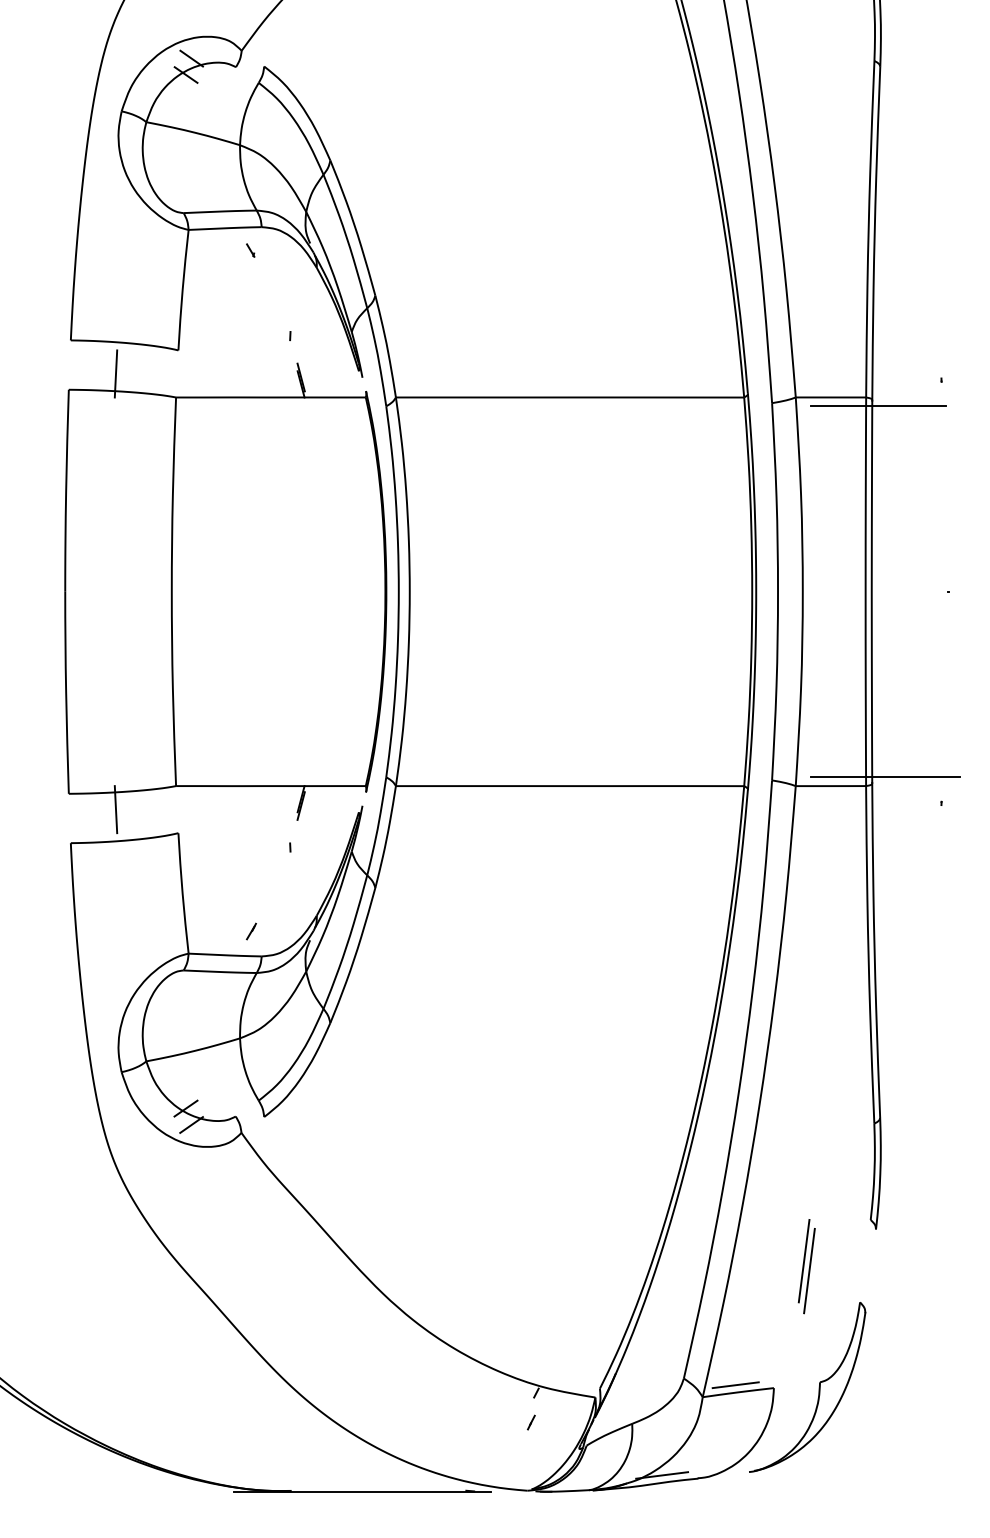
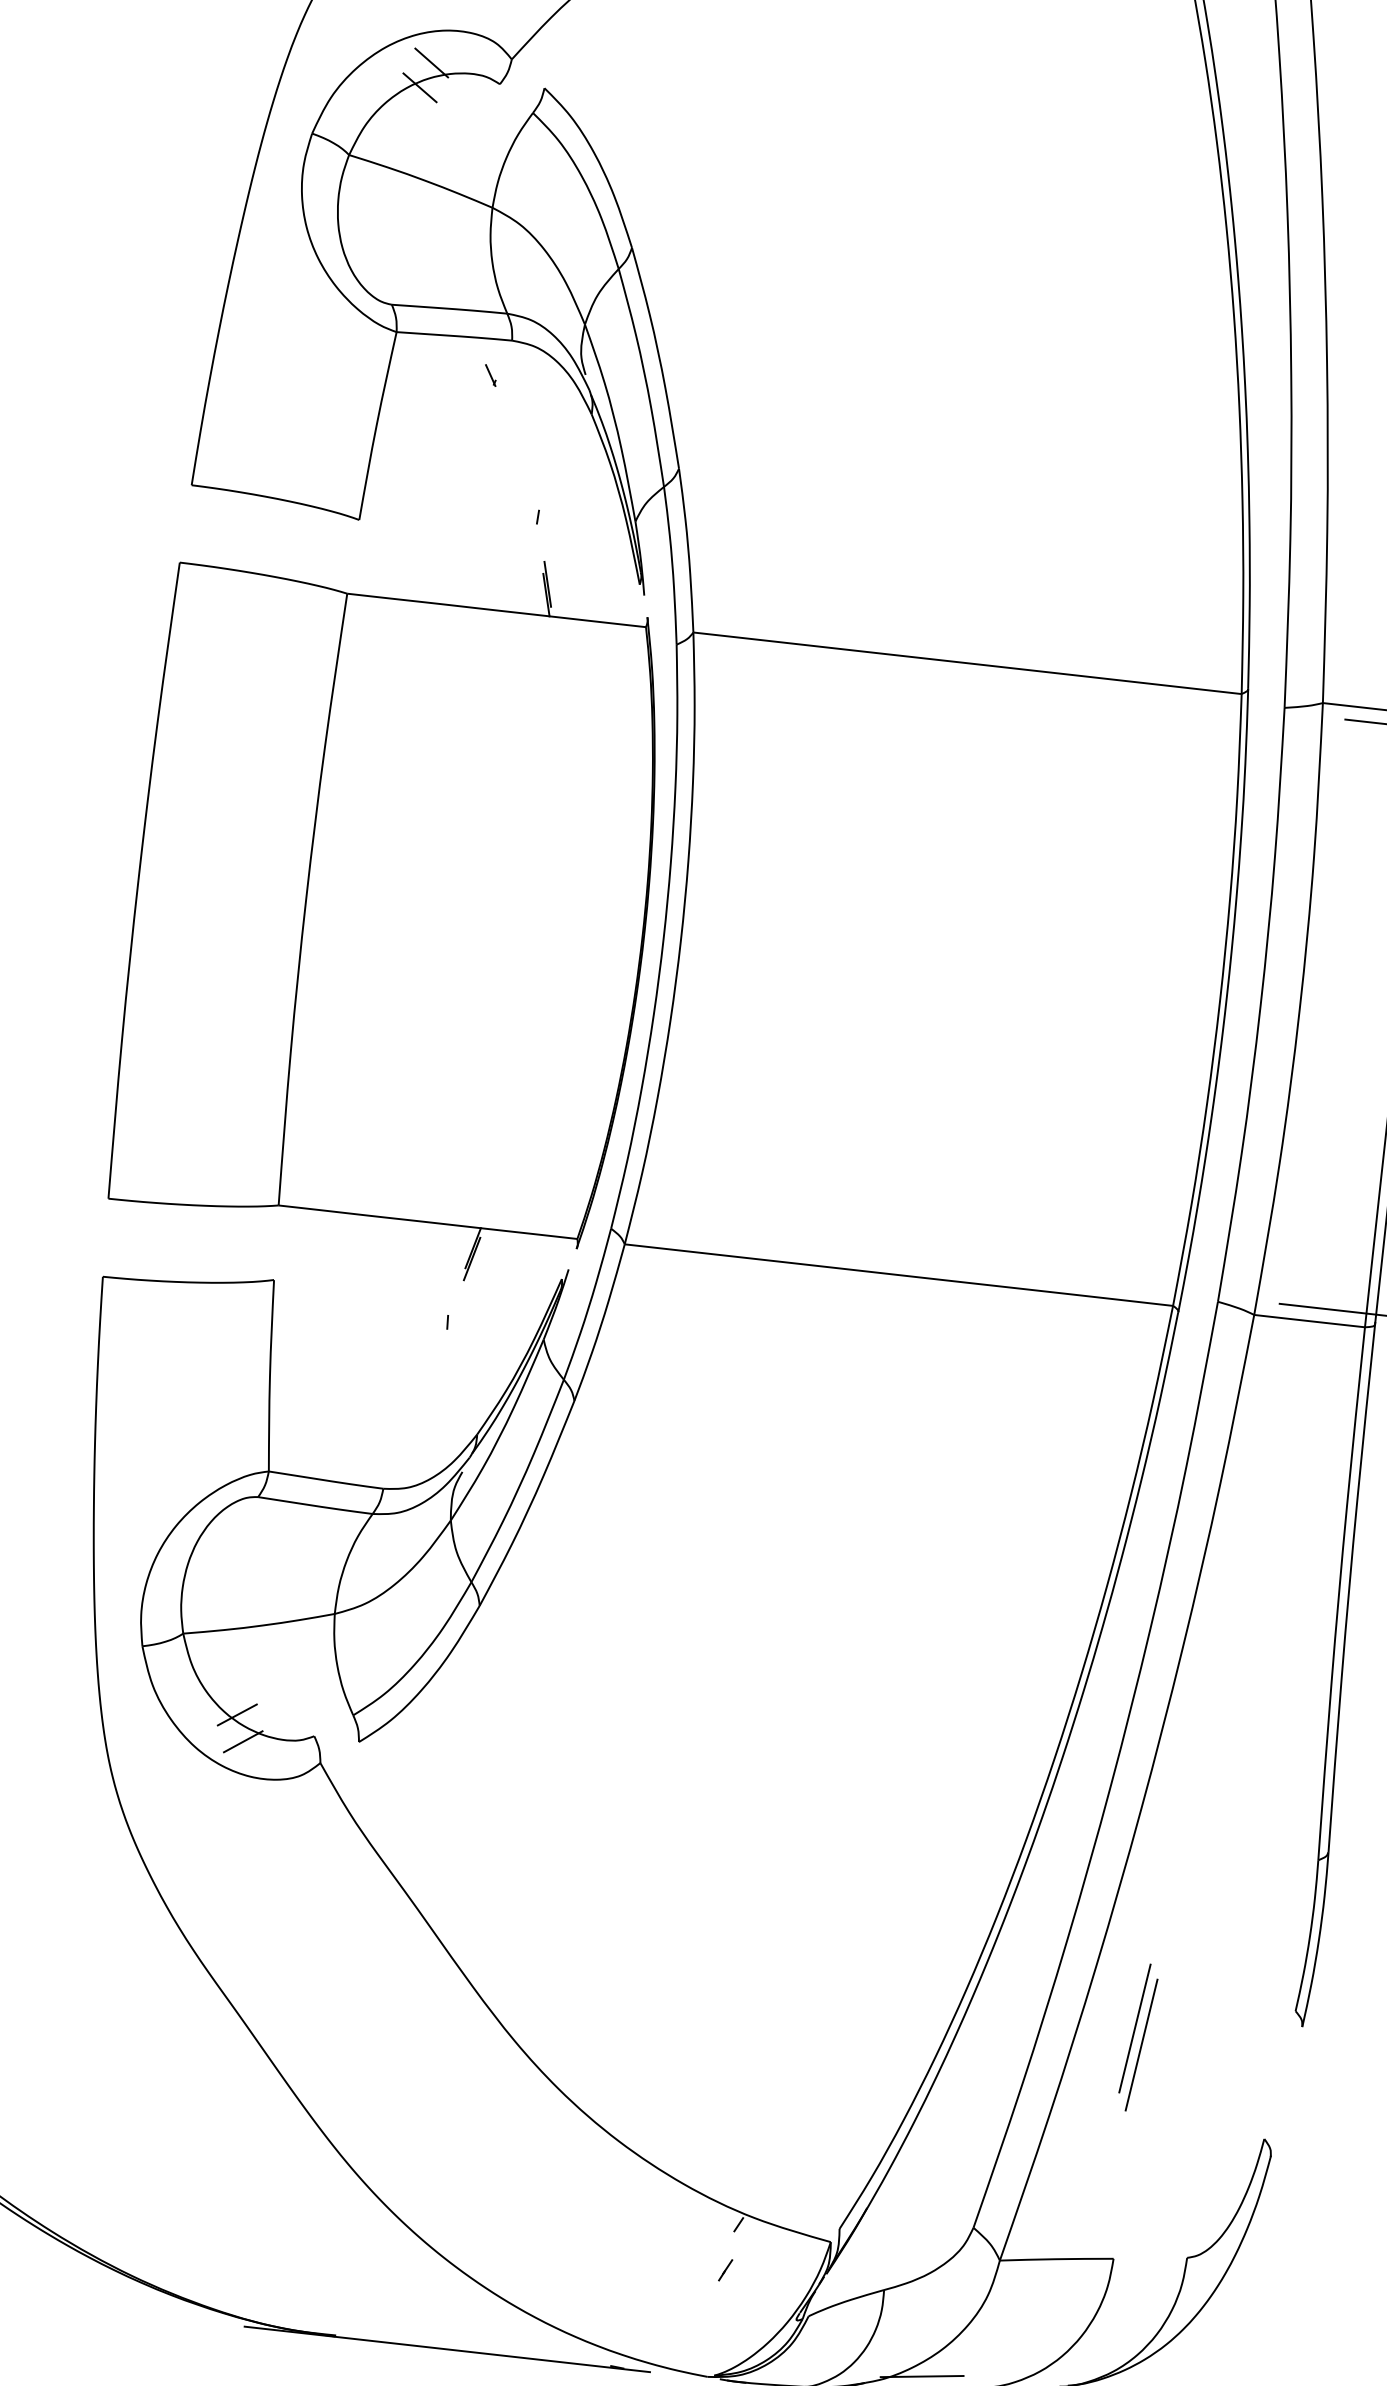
line: (115, 373) -> (256, 545), removed
line: (115, 809) -> (179, 1231), removed
line: (251, 931) -> (371, 1447), removed
part: (806, 1266) -> (1137, 2037), moved
line: (735, 1385) -> (1053, 2247), removed

